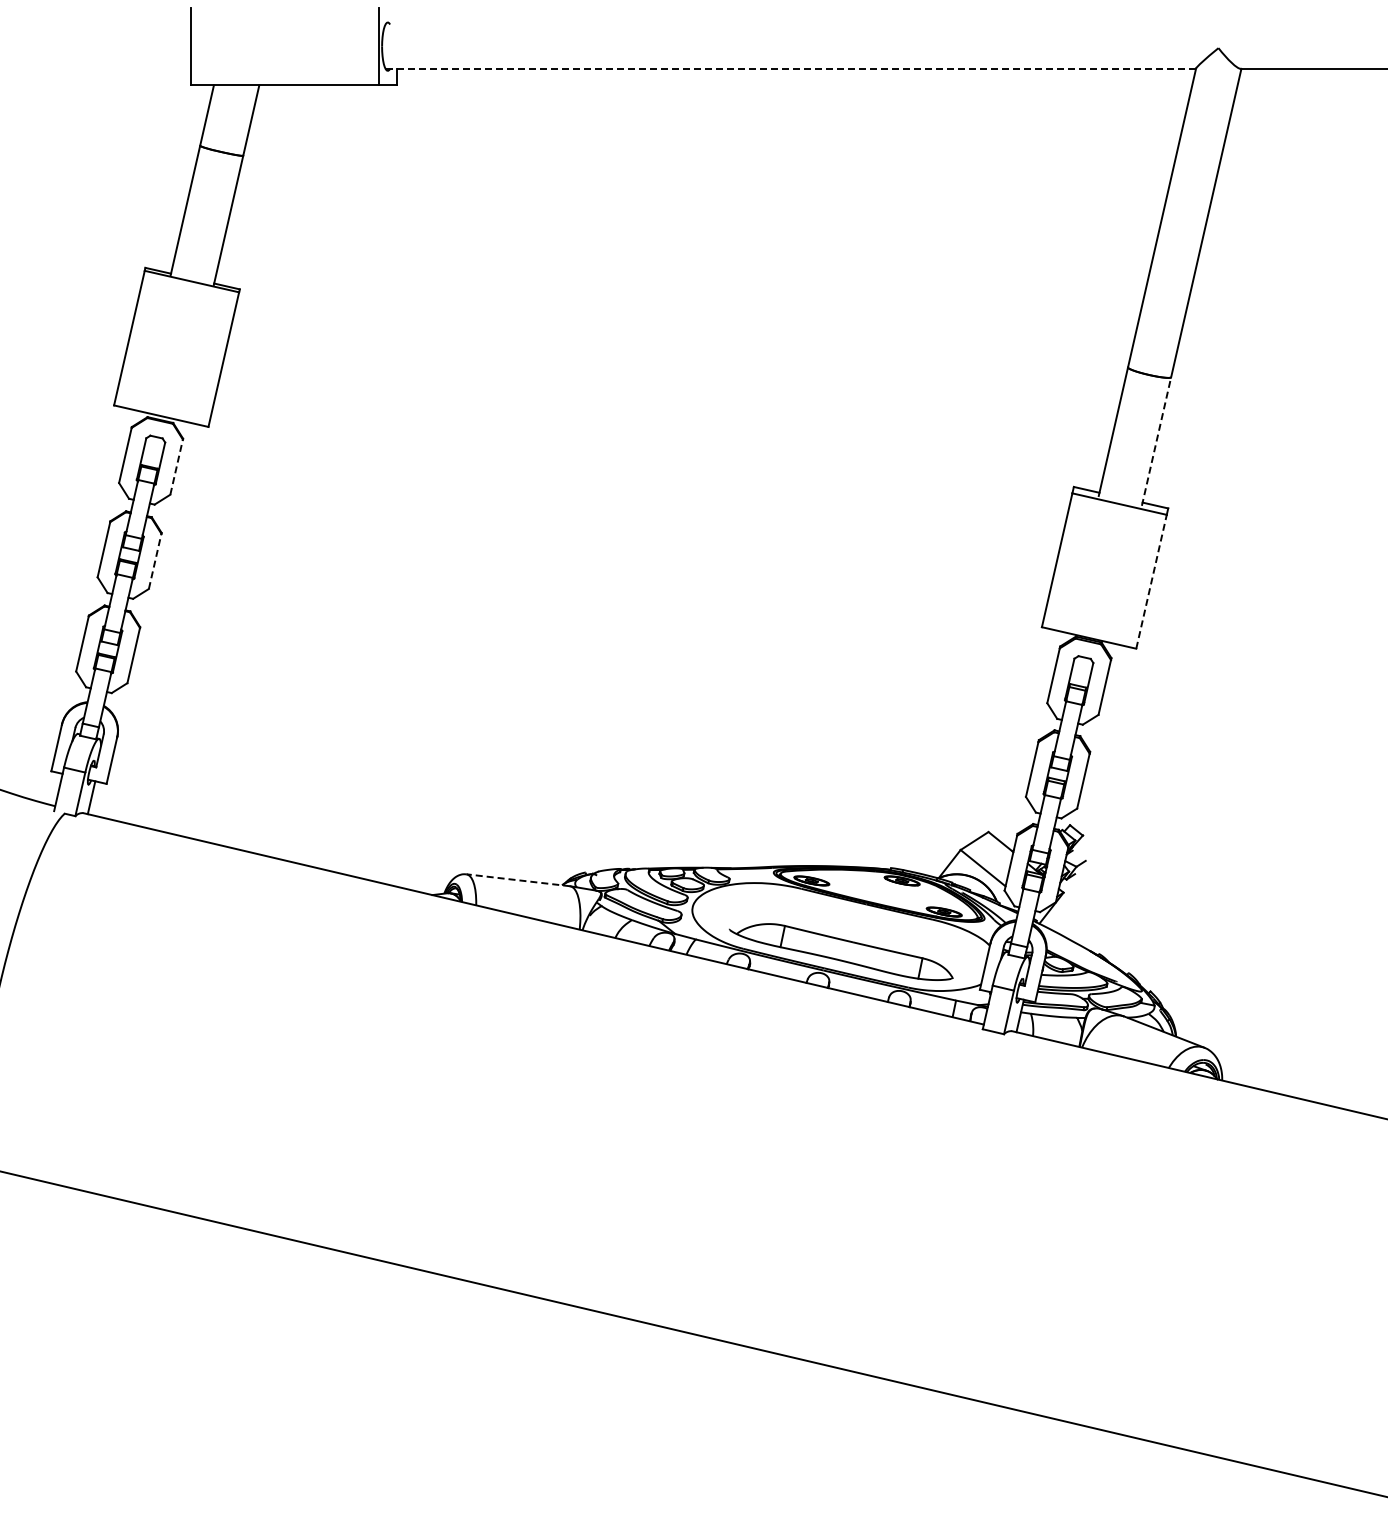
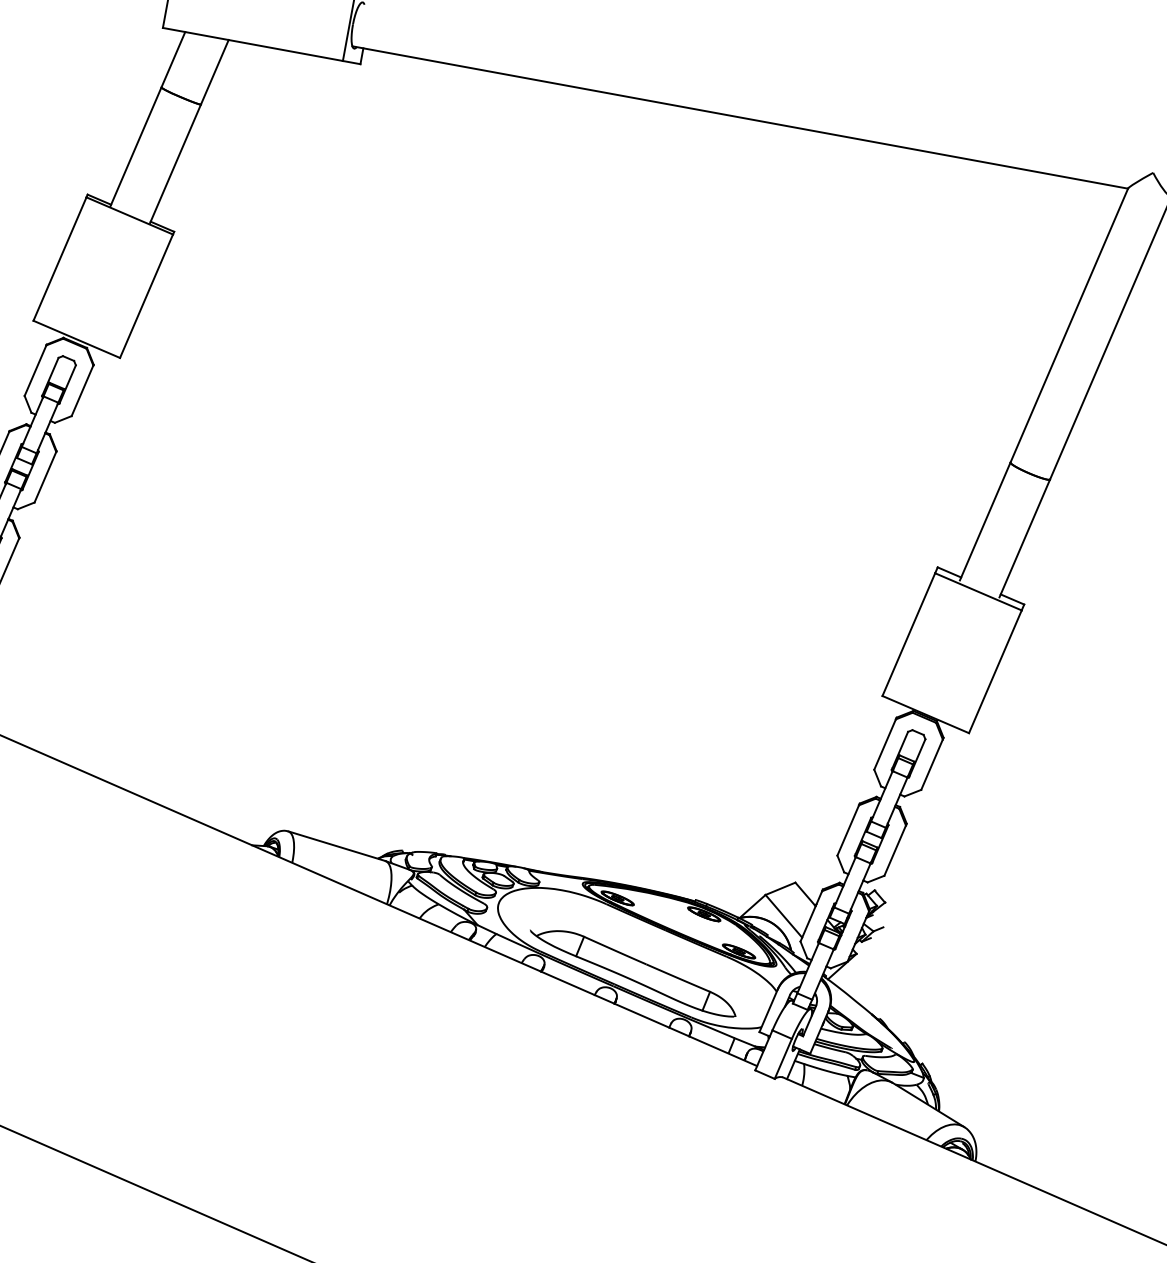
line: (791, 68) -> (740, 117), dashed -> solid
line: (1156, 441) -> (1024, 538), dashed -> solid
line: (176, 466) -> (82, 390), dashed -> solid
line: (155, 560) -> (45, 476), dashed -> solid
line: (1151, 581) -> (995, 671), dashed -> solid
line: (517, 880) -> (336, 846), dashed -> solid

